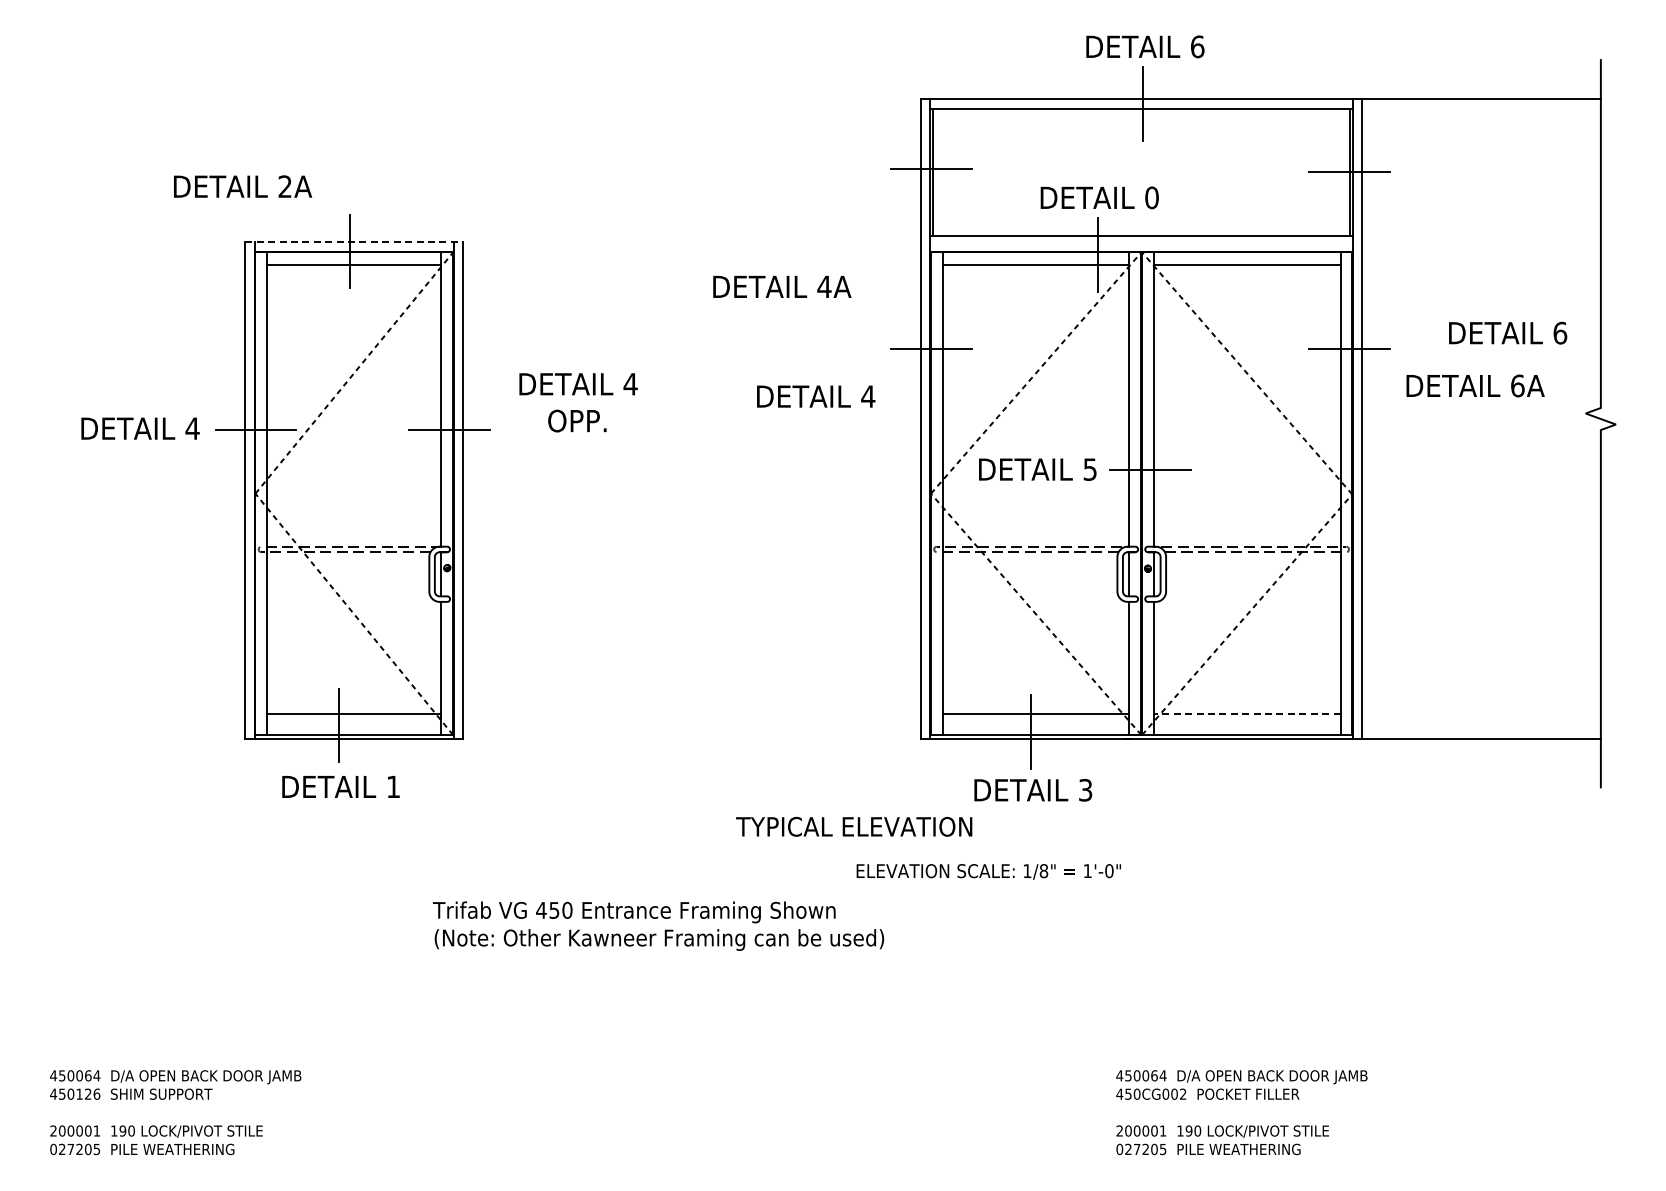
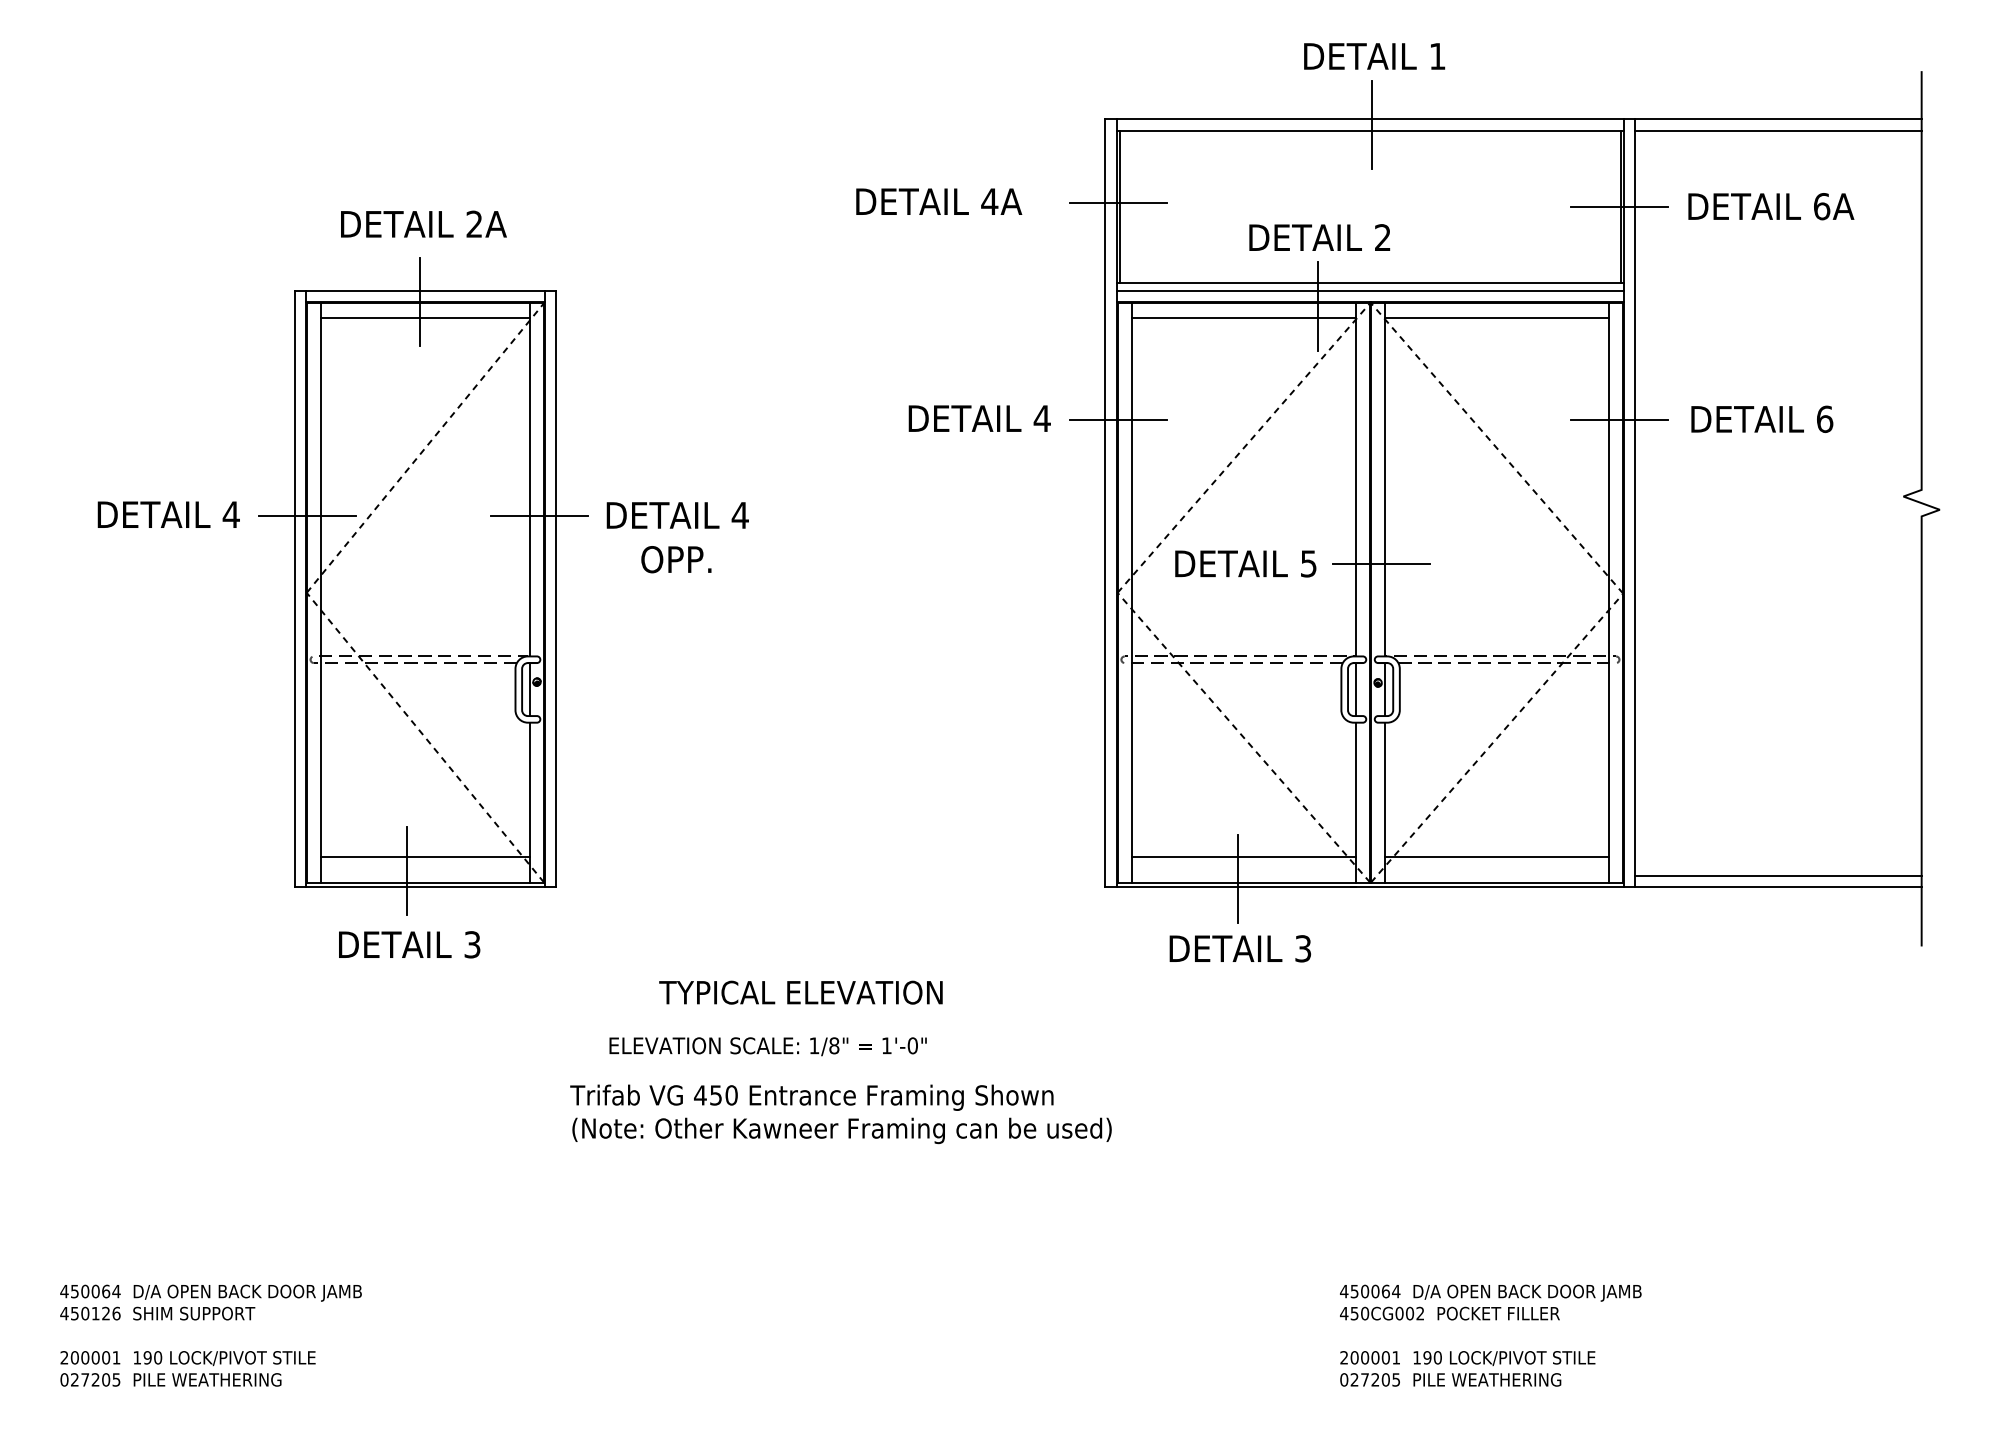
text: (1197, 46) -> (1437, 56), 6 -> 1
line: (1481, 108) -> (1778, 130), added
text: (243, 186) -> (424, 224), moved
text: (1151, 197) -> (1382, 237), 0 -> 2
line: (354, 242) -> (425, 291), dashed -> solid
line: (1141, 242) -> (1370, 291), added
text: (782, 286) -> (939, 201), moved
text: (1508, 332) -> (1762, 418), moved
text: (1475, 385) -> (1771, 206), moved
text: (816, 396) -> (980, 418), moved
text: (578, 402) -> (677, 537), moved
line: (1246, 713) -> (1496, 856), dashed -> solid
line: (1481, 729) -> (1778, 875), added
text: (393, 786) -> (472, 944), 1 -> 3
text: (854, 826) -> (801, 992), moved
text: (988, 871) -> (767, 1046), moved
text: (658, 925) -> (840, 1113), moved

